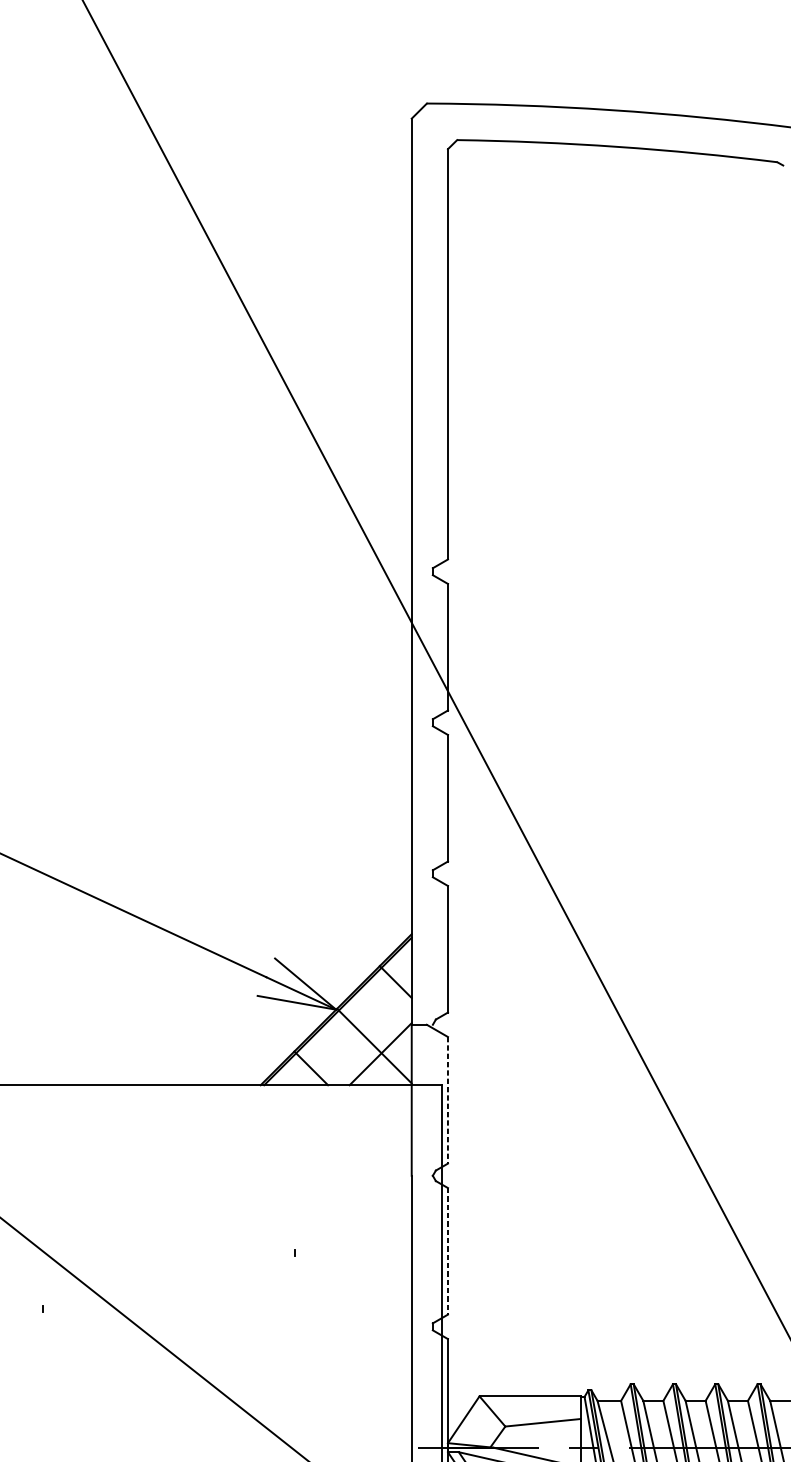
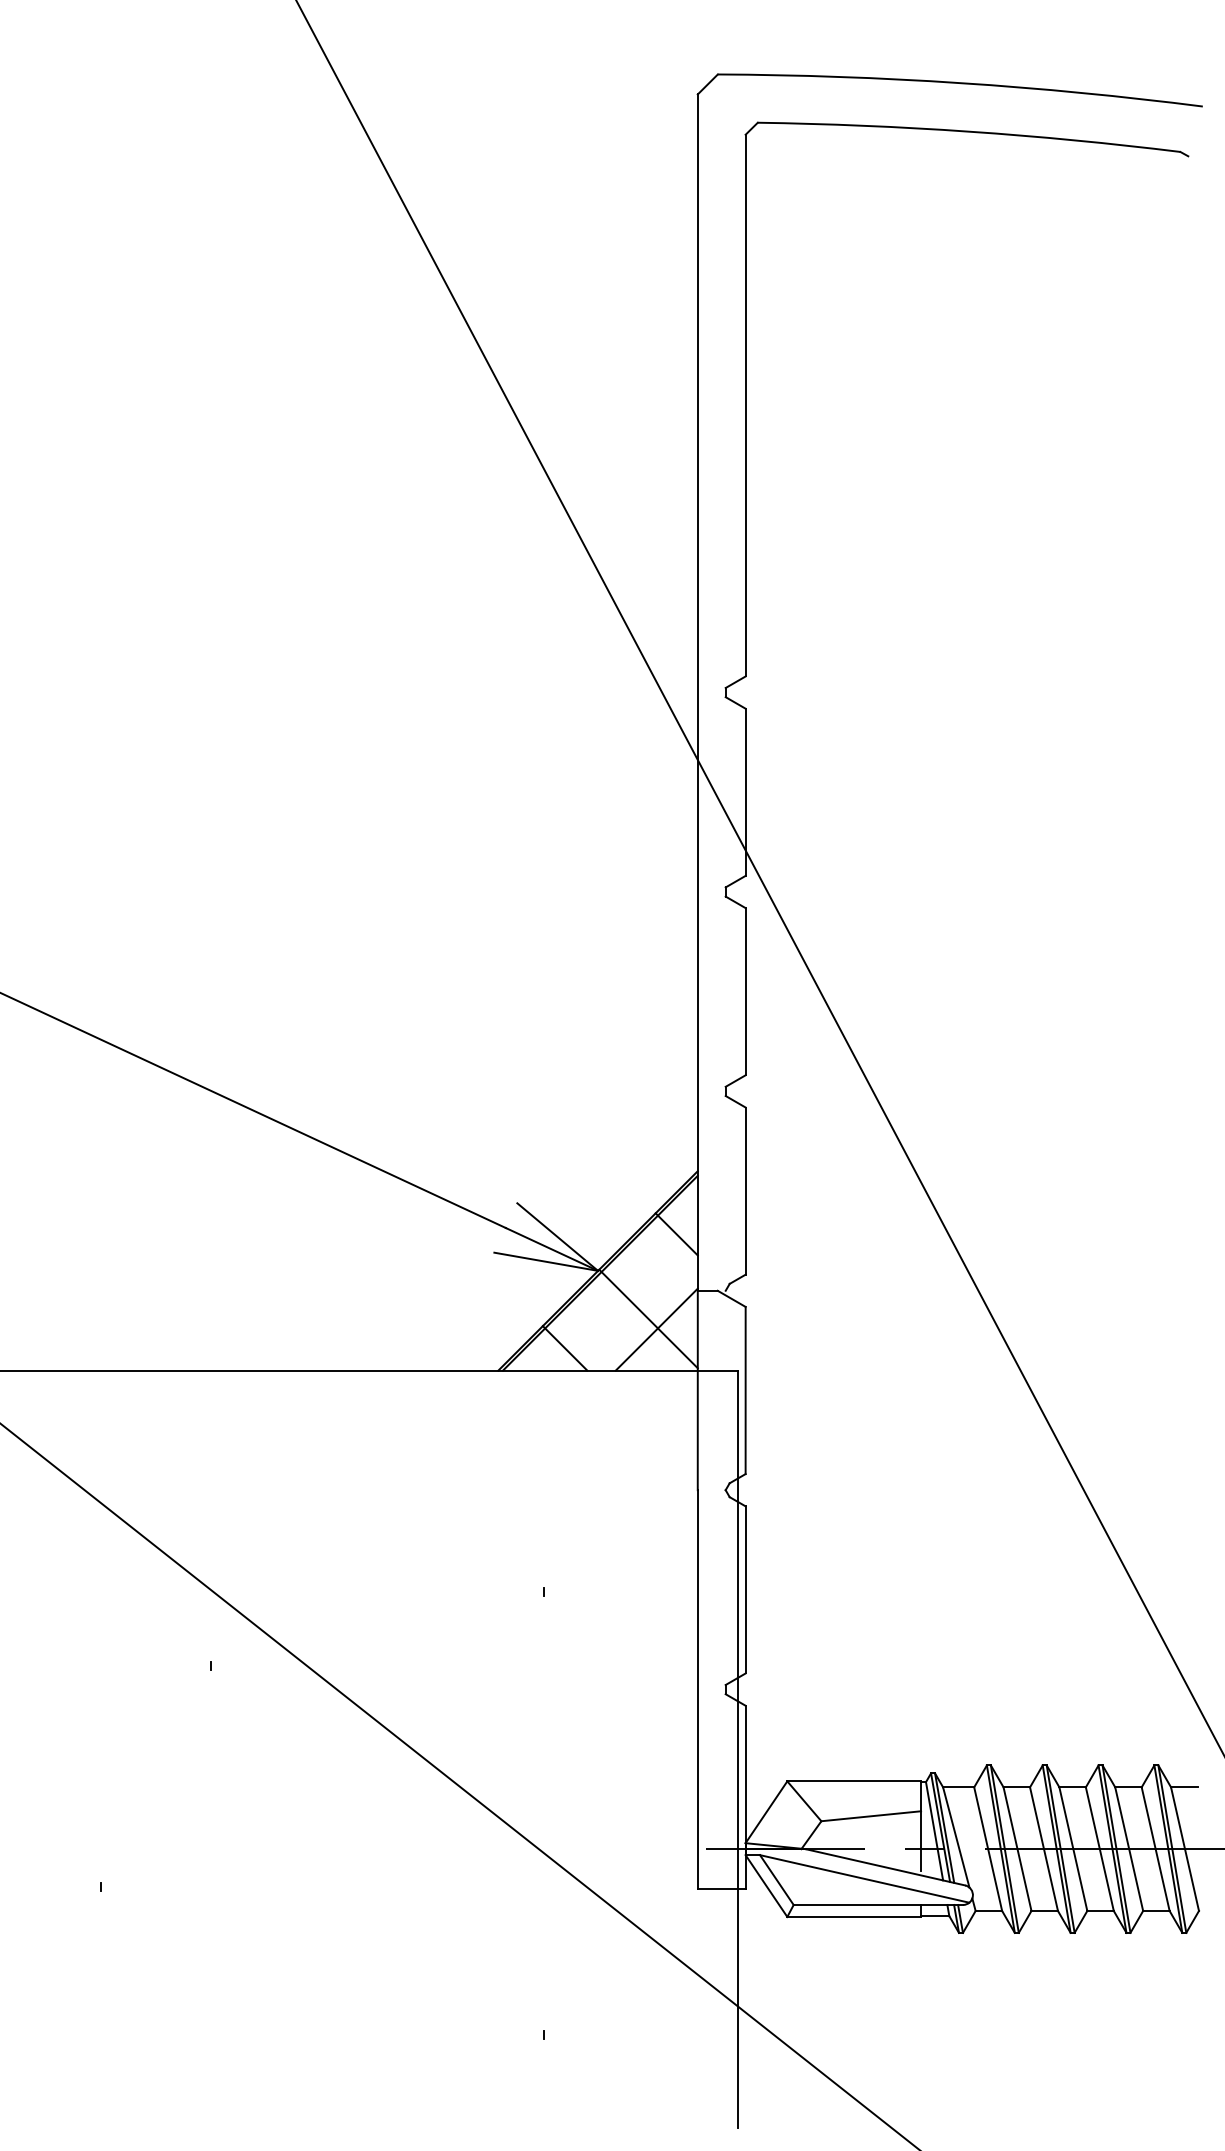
line: (447, 1100) -> (745, 1390), dashed -> solid
line: (447, 1251) -> (745, 1589), dashed -> solid

